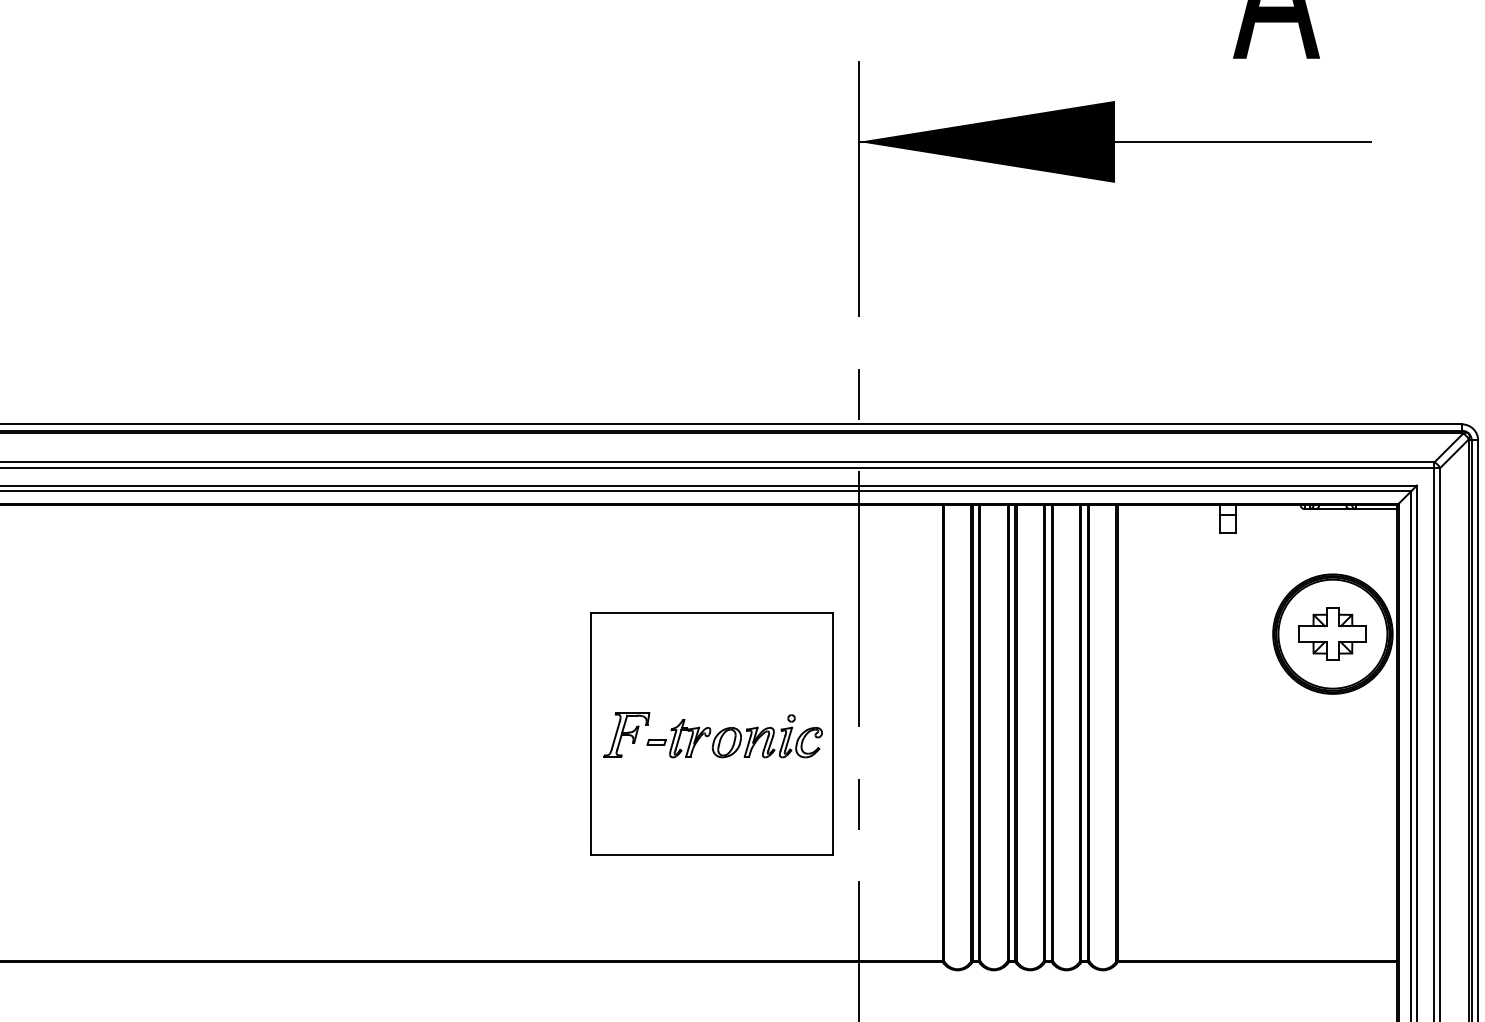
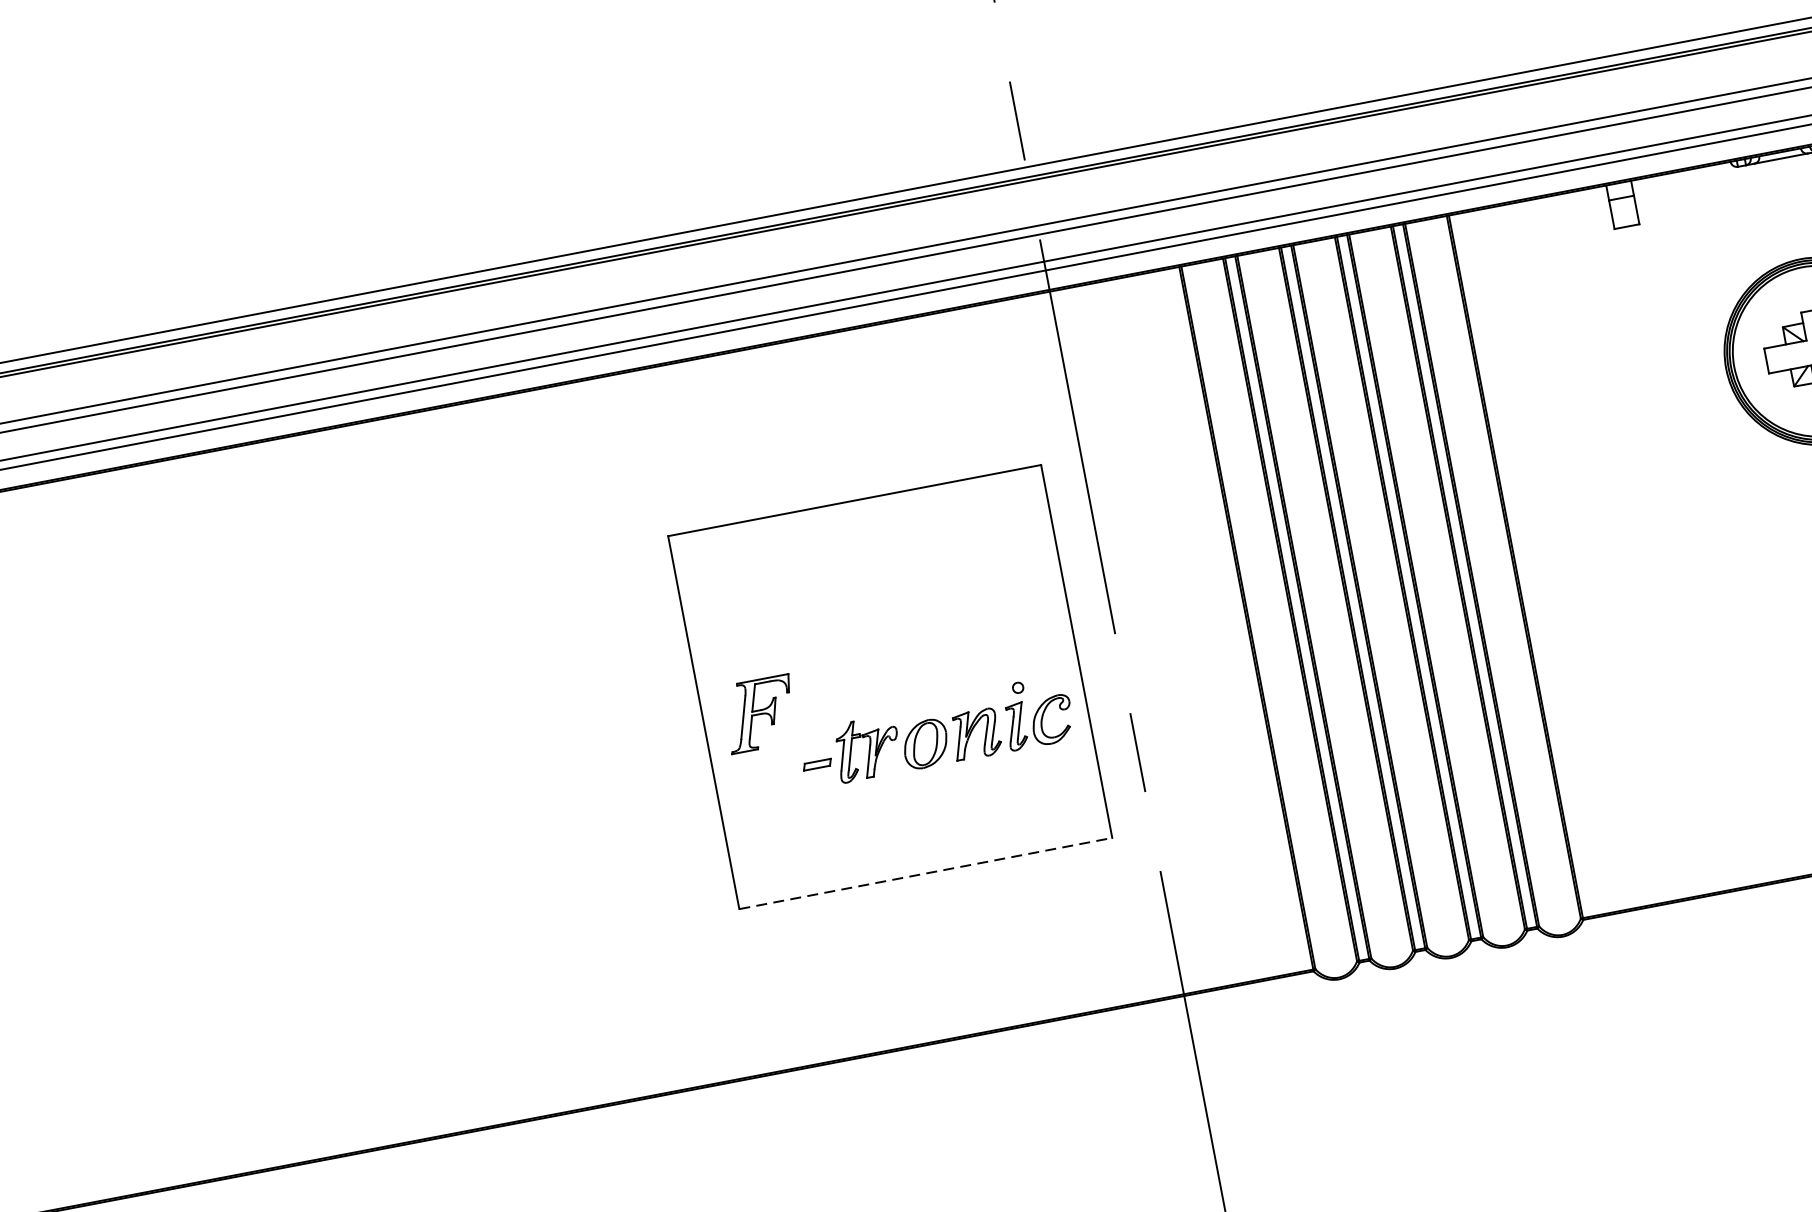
part: (734, 736) -> (935, 732), moved
line: (712, 854) -> (927, 872), solid -> dashed

